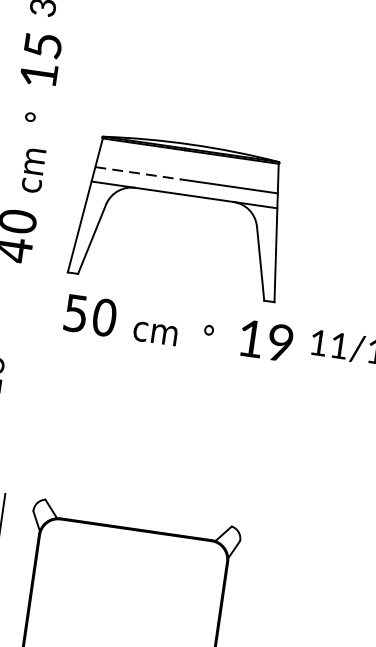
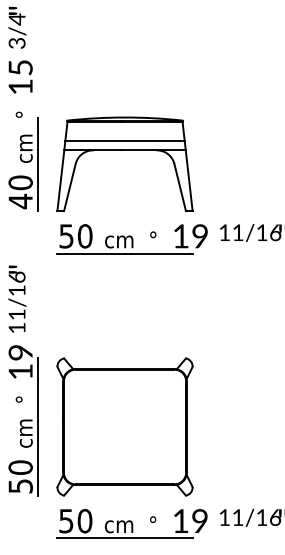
line: (138, 172) -> (93, 140), dashed -> solid
line: (47, 195) -> (37, 163), added
line: (160, 352) -> (124, 253), added

